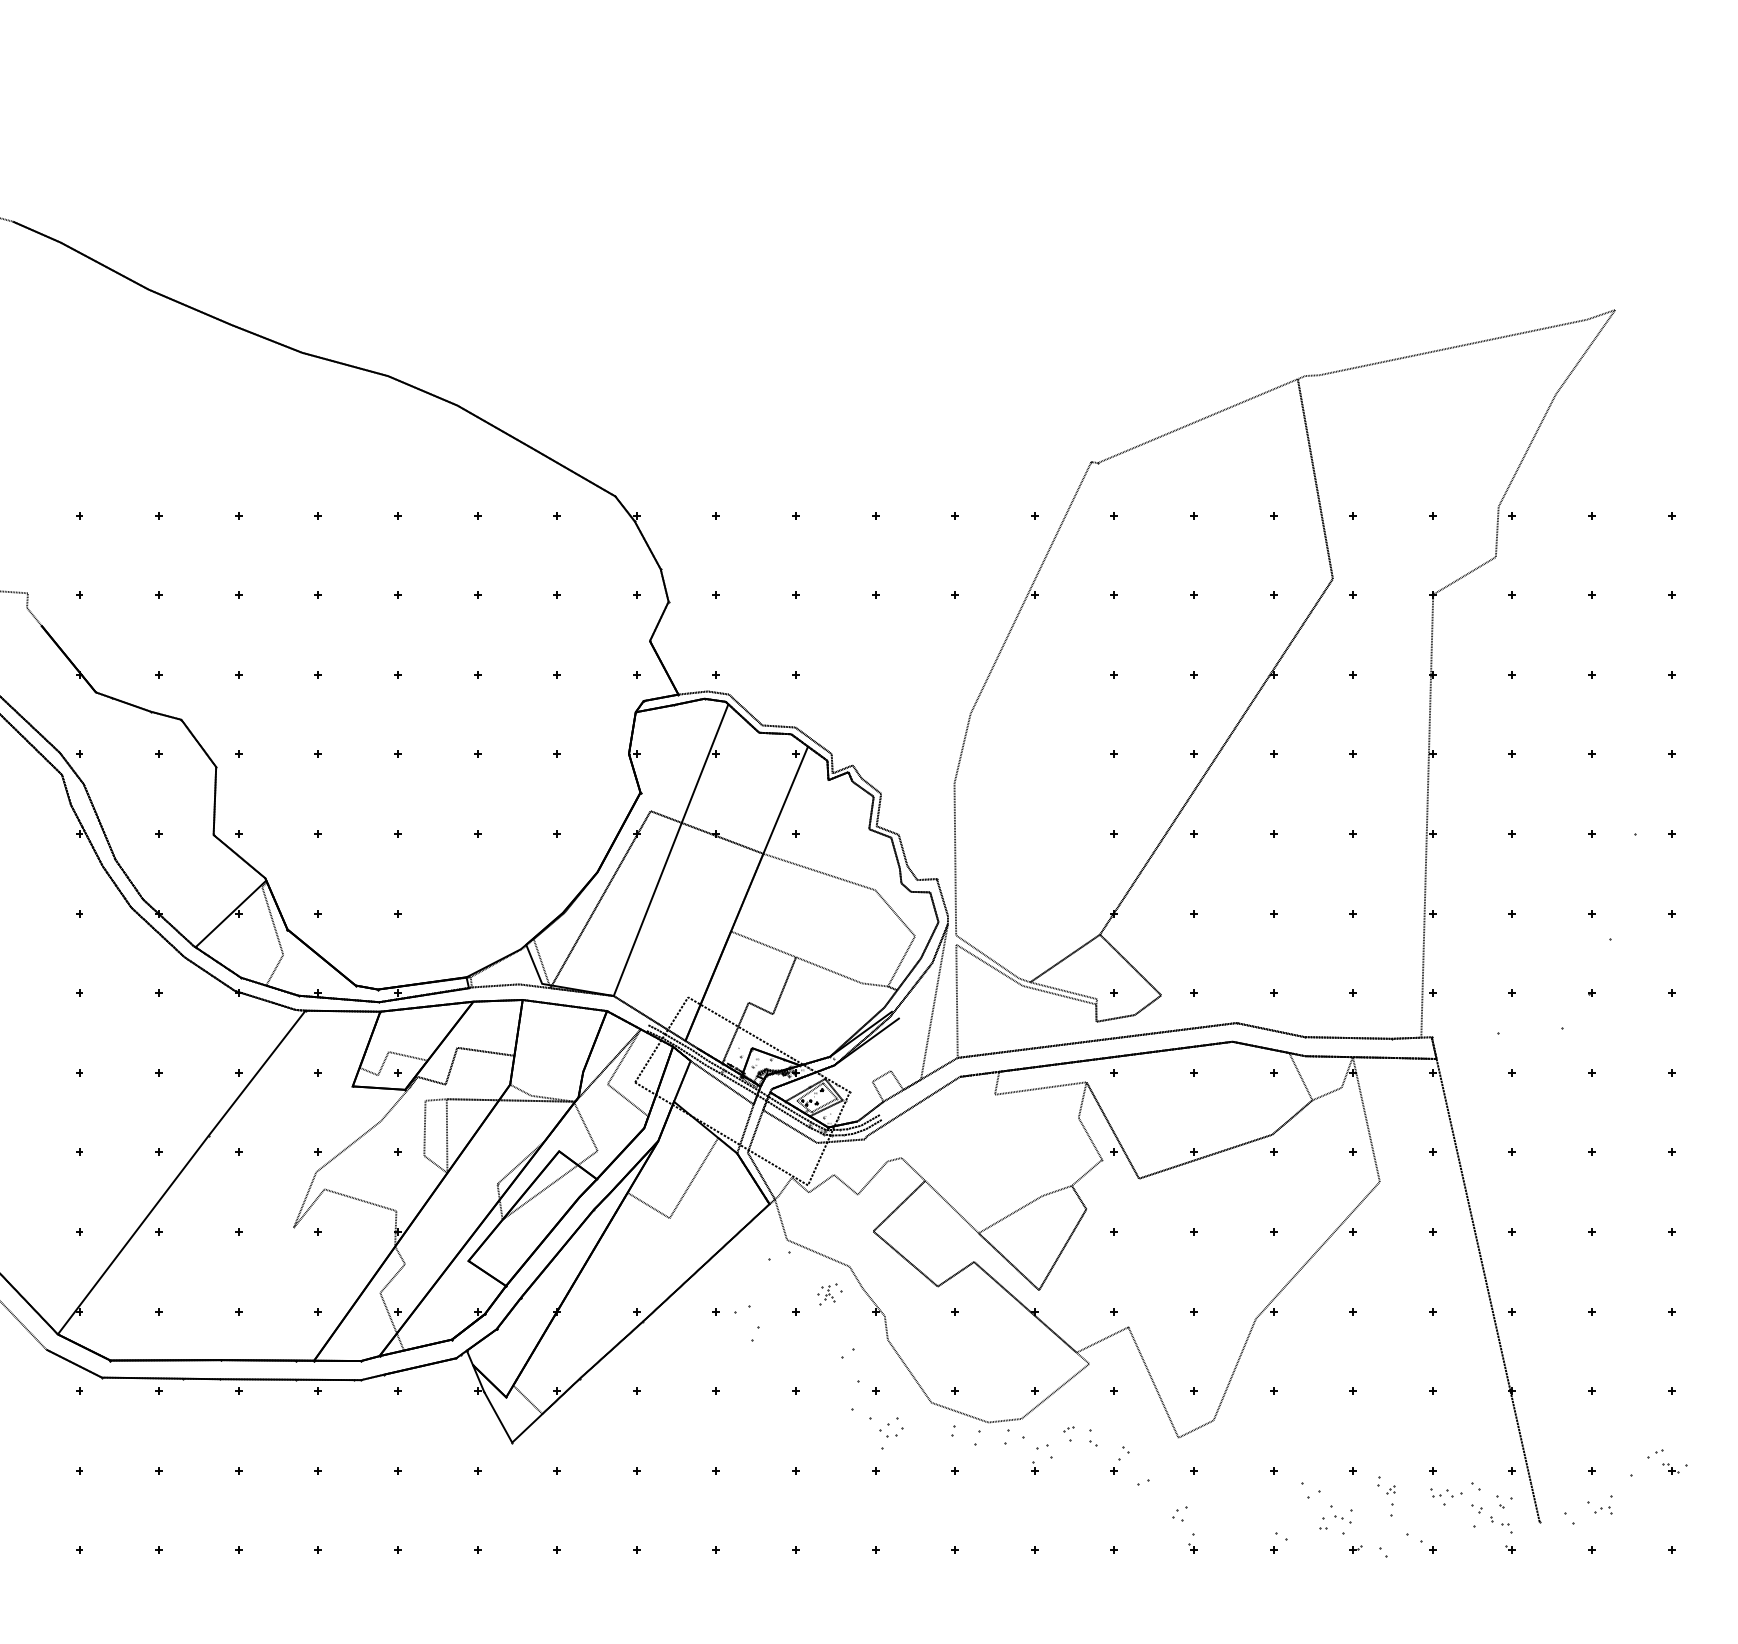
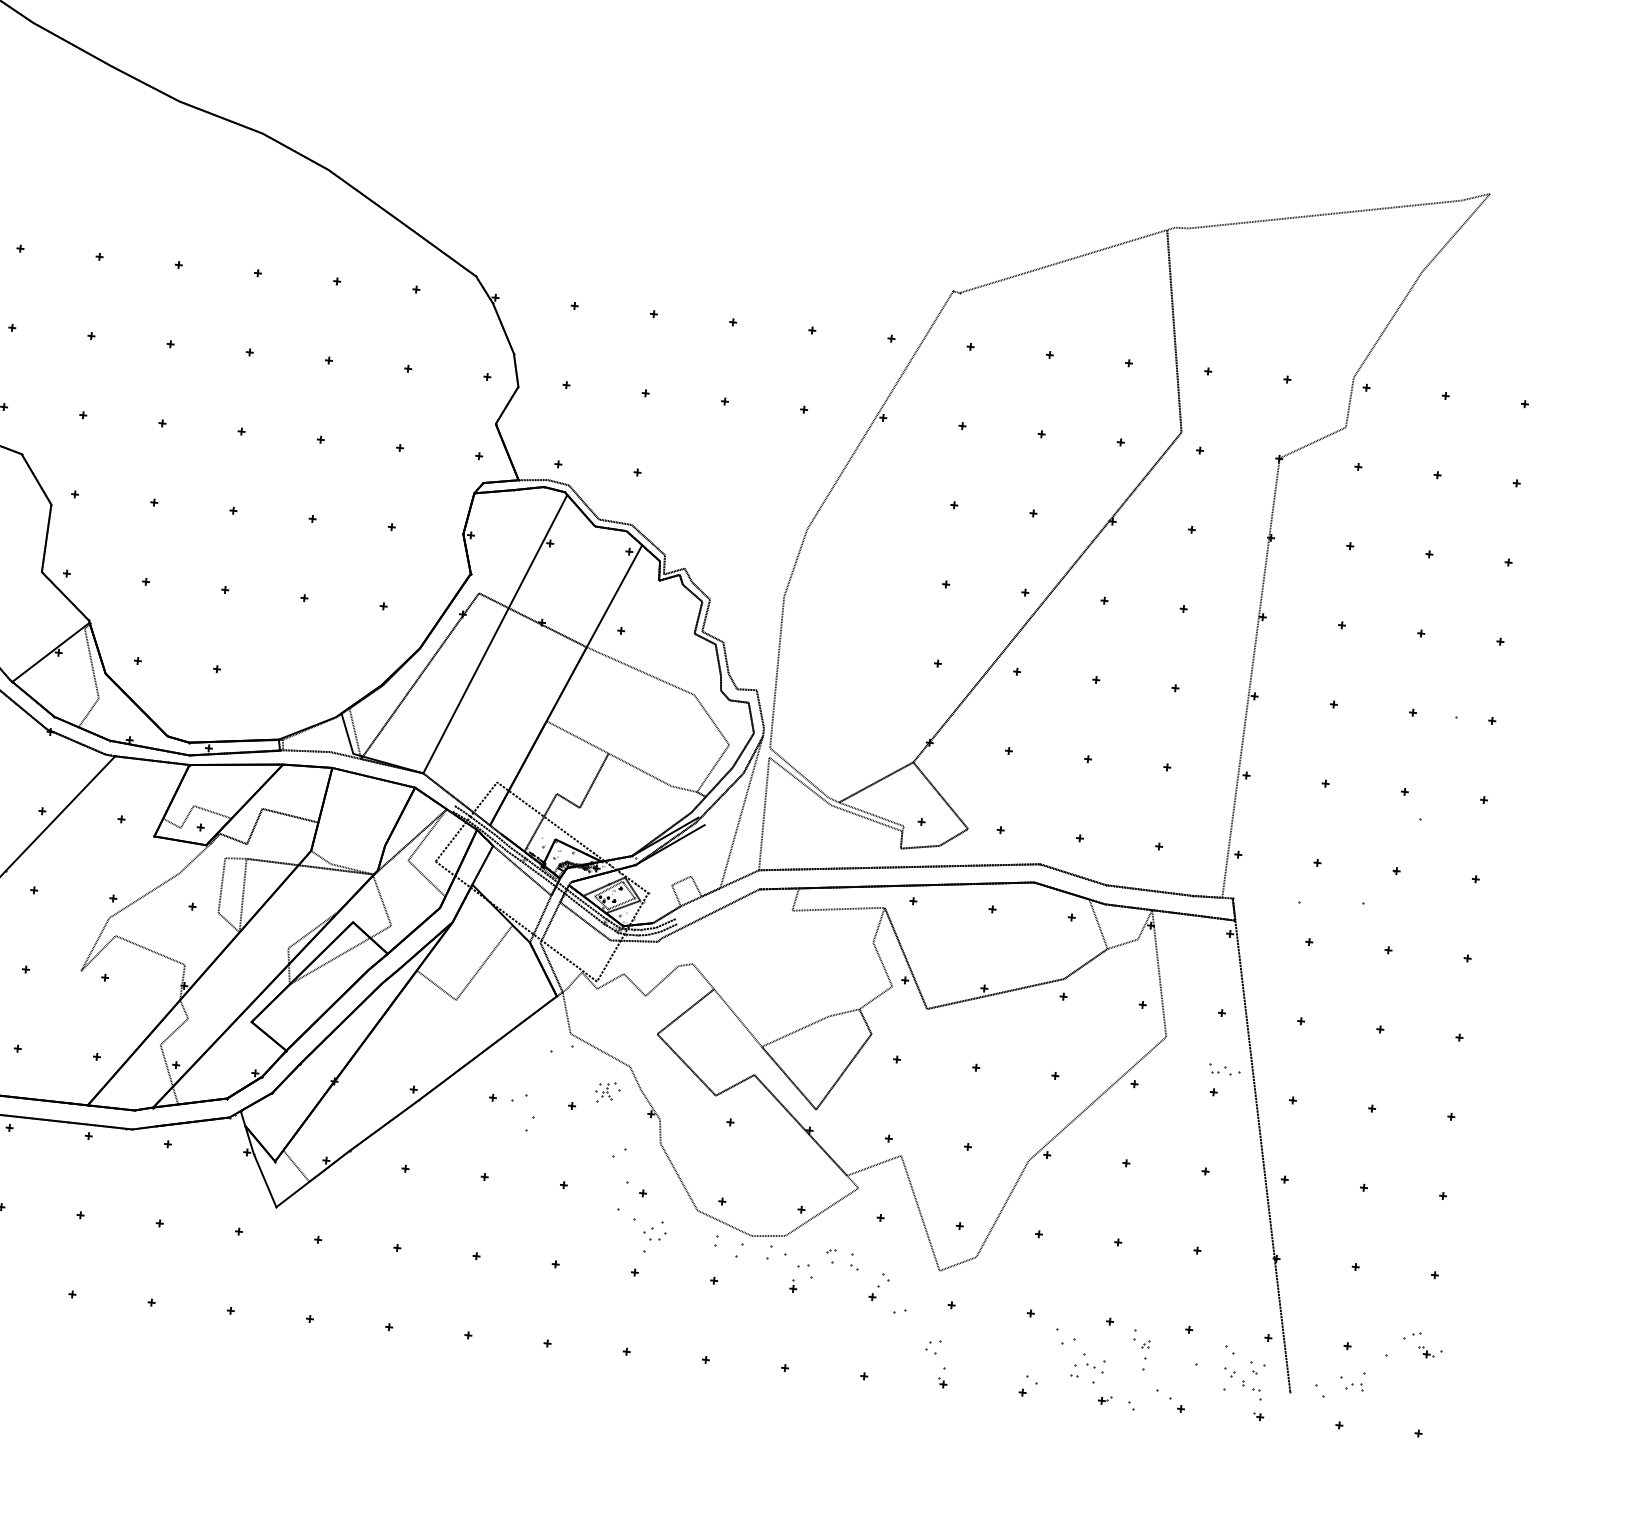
part: (1446, 1492) -> (1224, 1069), moved

